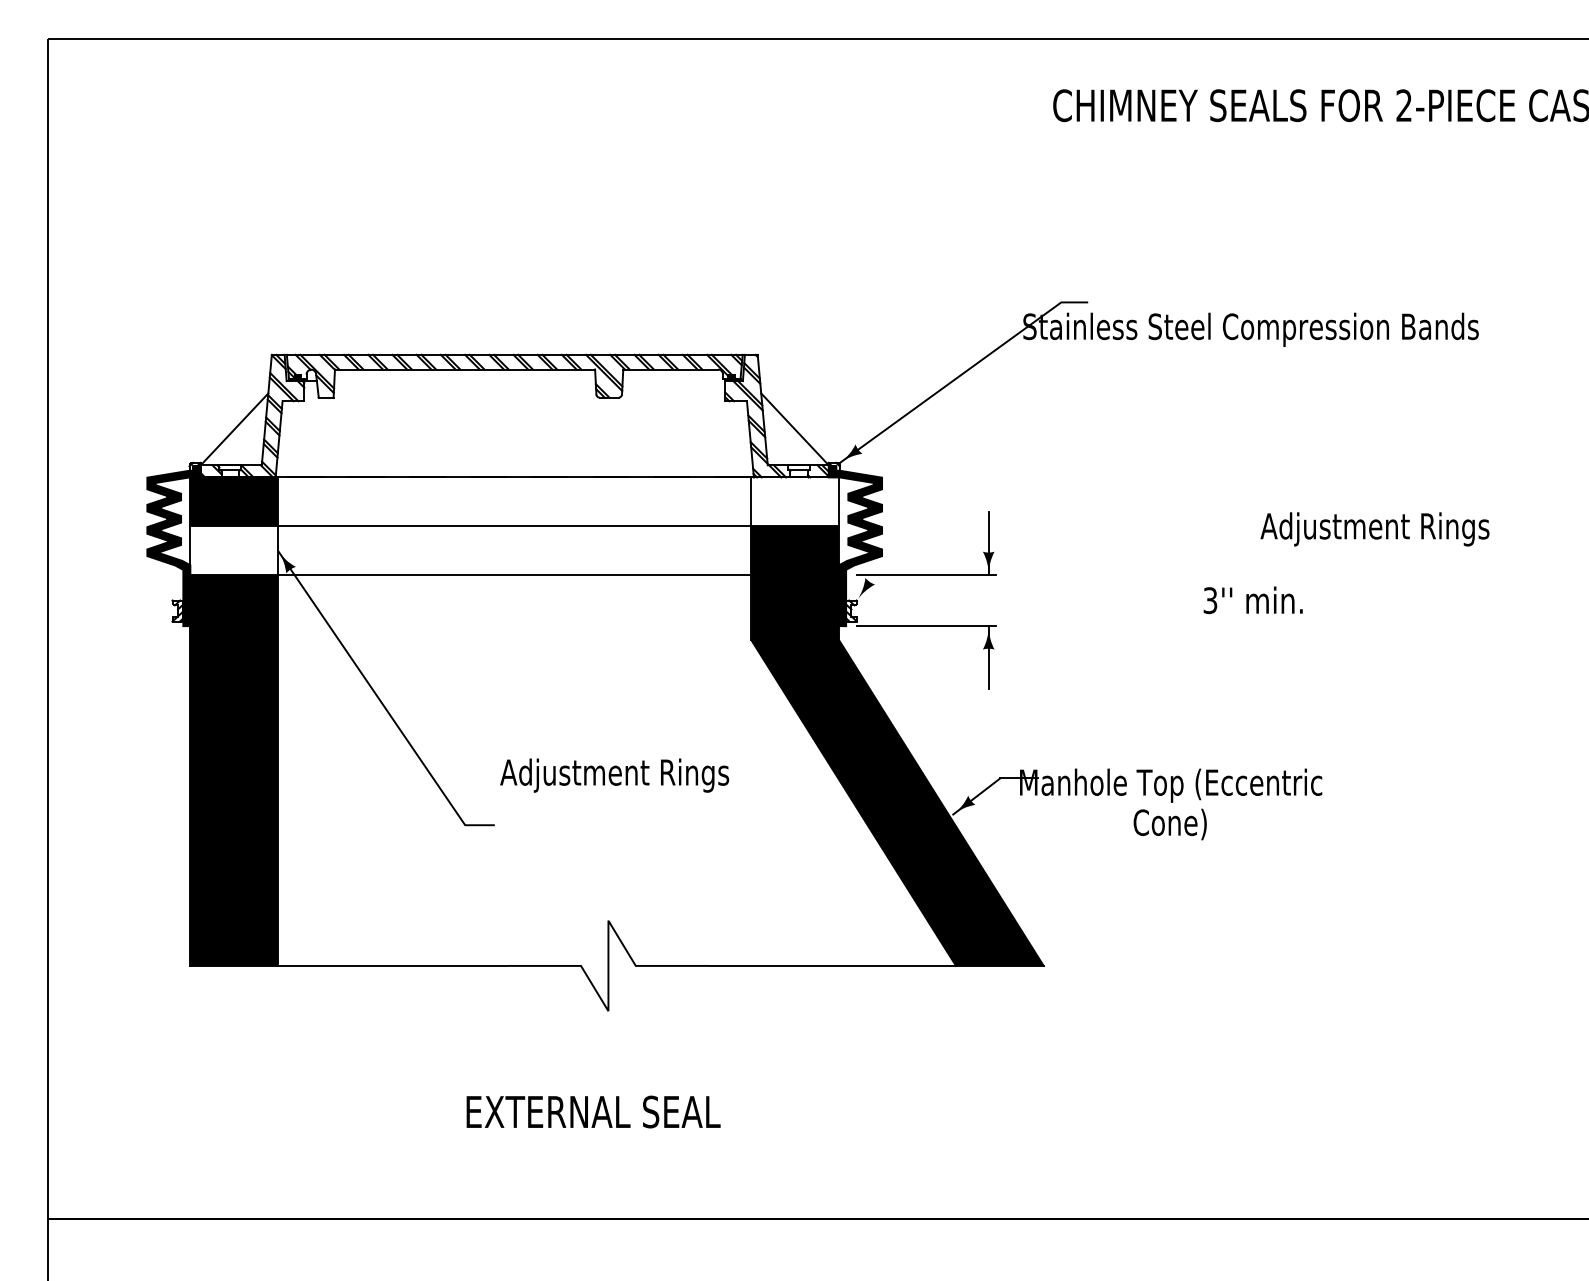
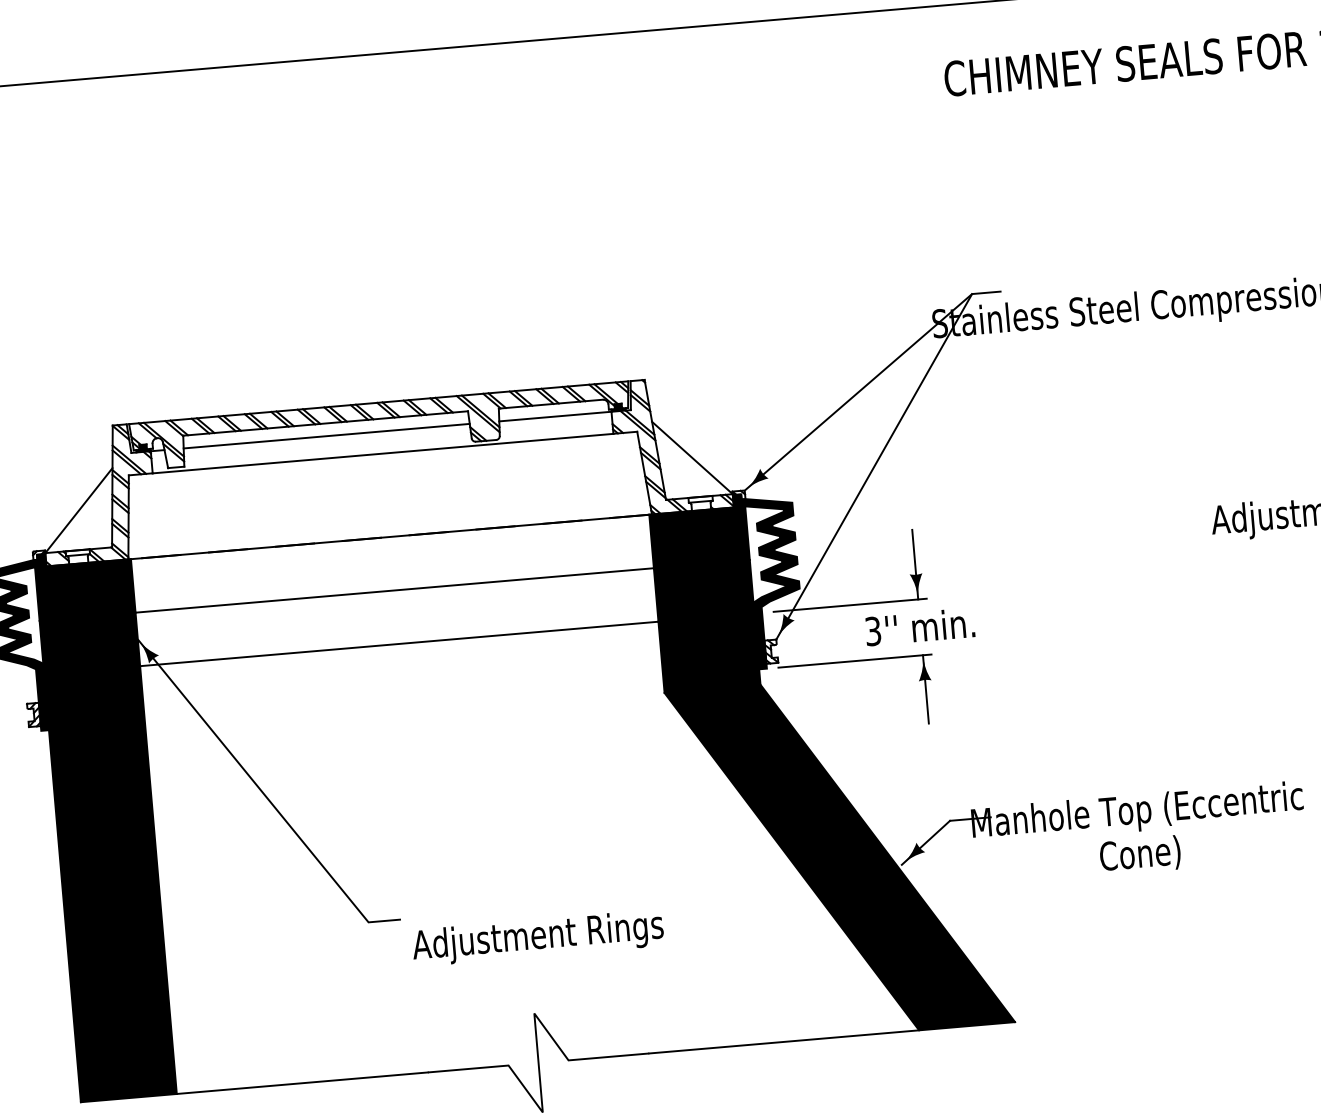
line: (464, 381) -> (326, 436), added
line: (673, 381) -> (554, 417), added
line: (514, 401) -> (382, 453), added
line: (958, 451) -> (873, 466), added
fill: (795, 501) -> (699, 536), added
fill: (233, 550) -> (89, 643), added
text: (1252, 600) -> (919, 627), moved
text: (614, 775) -> (537, 937), moved

